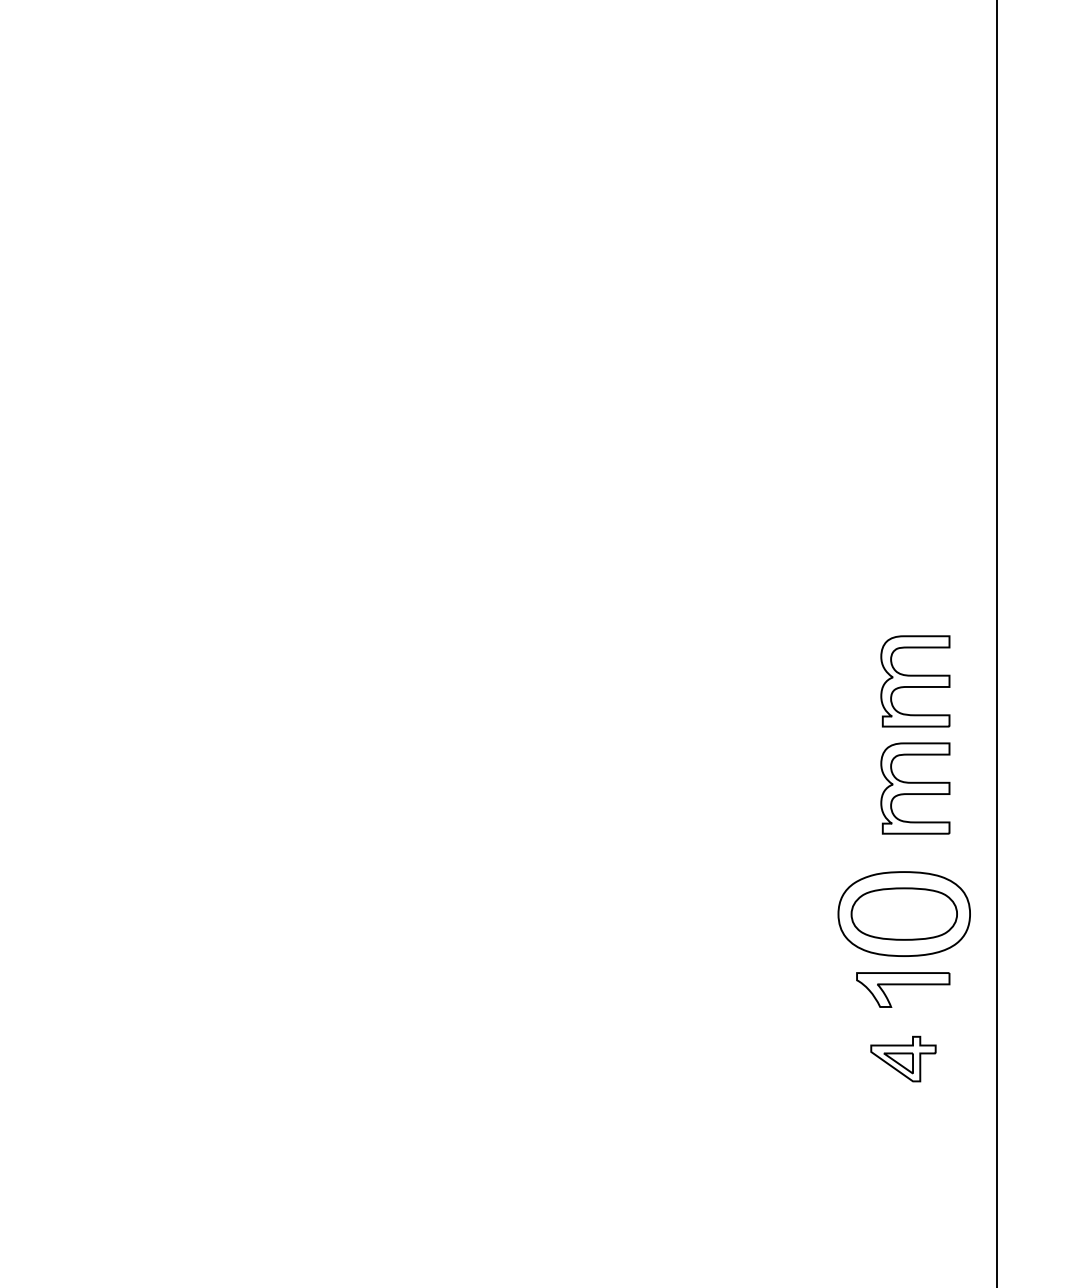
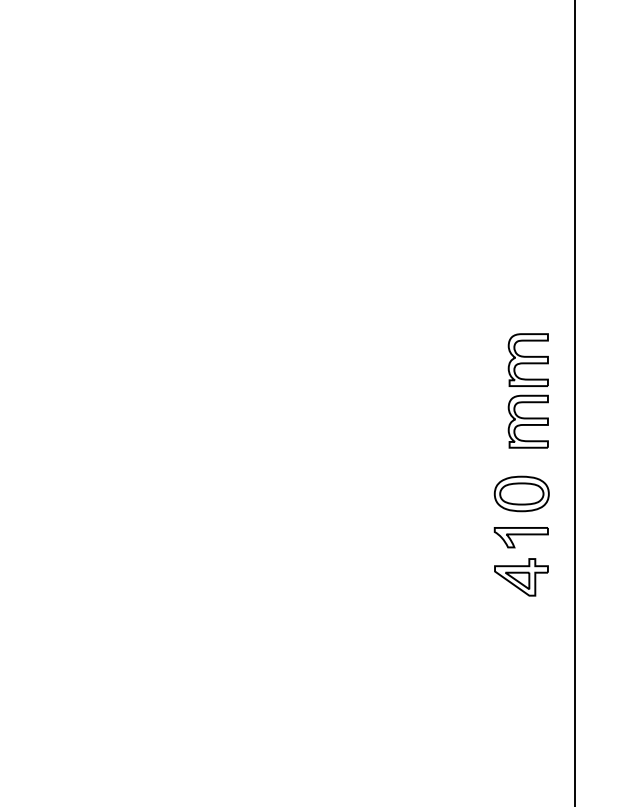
part: (903, 913) -> (521, 493), size x0.71
part: (903, 1059) -> (521, 577), size x1.43

